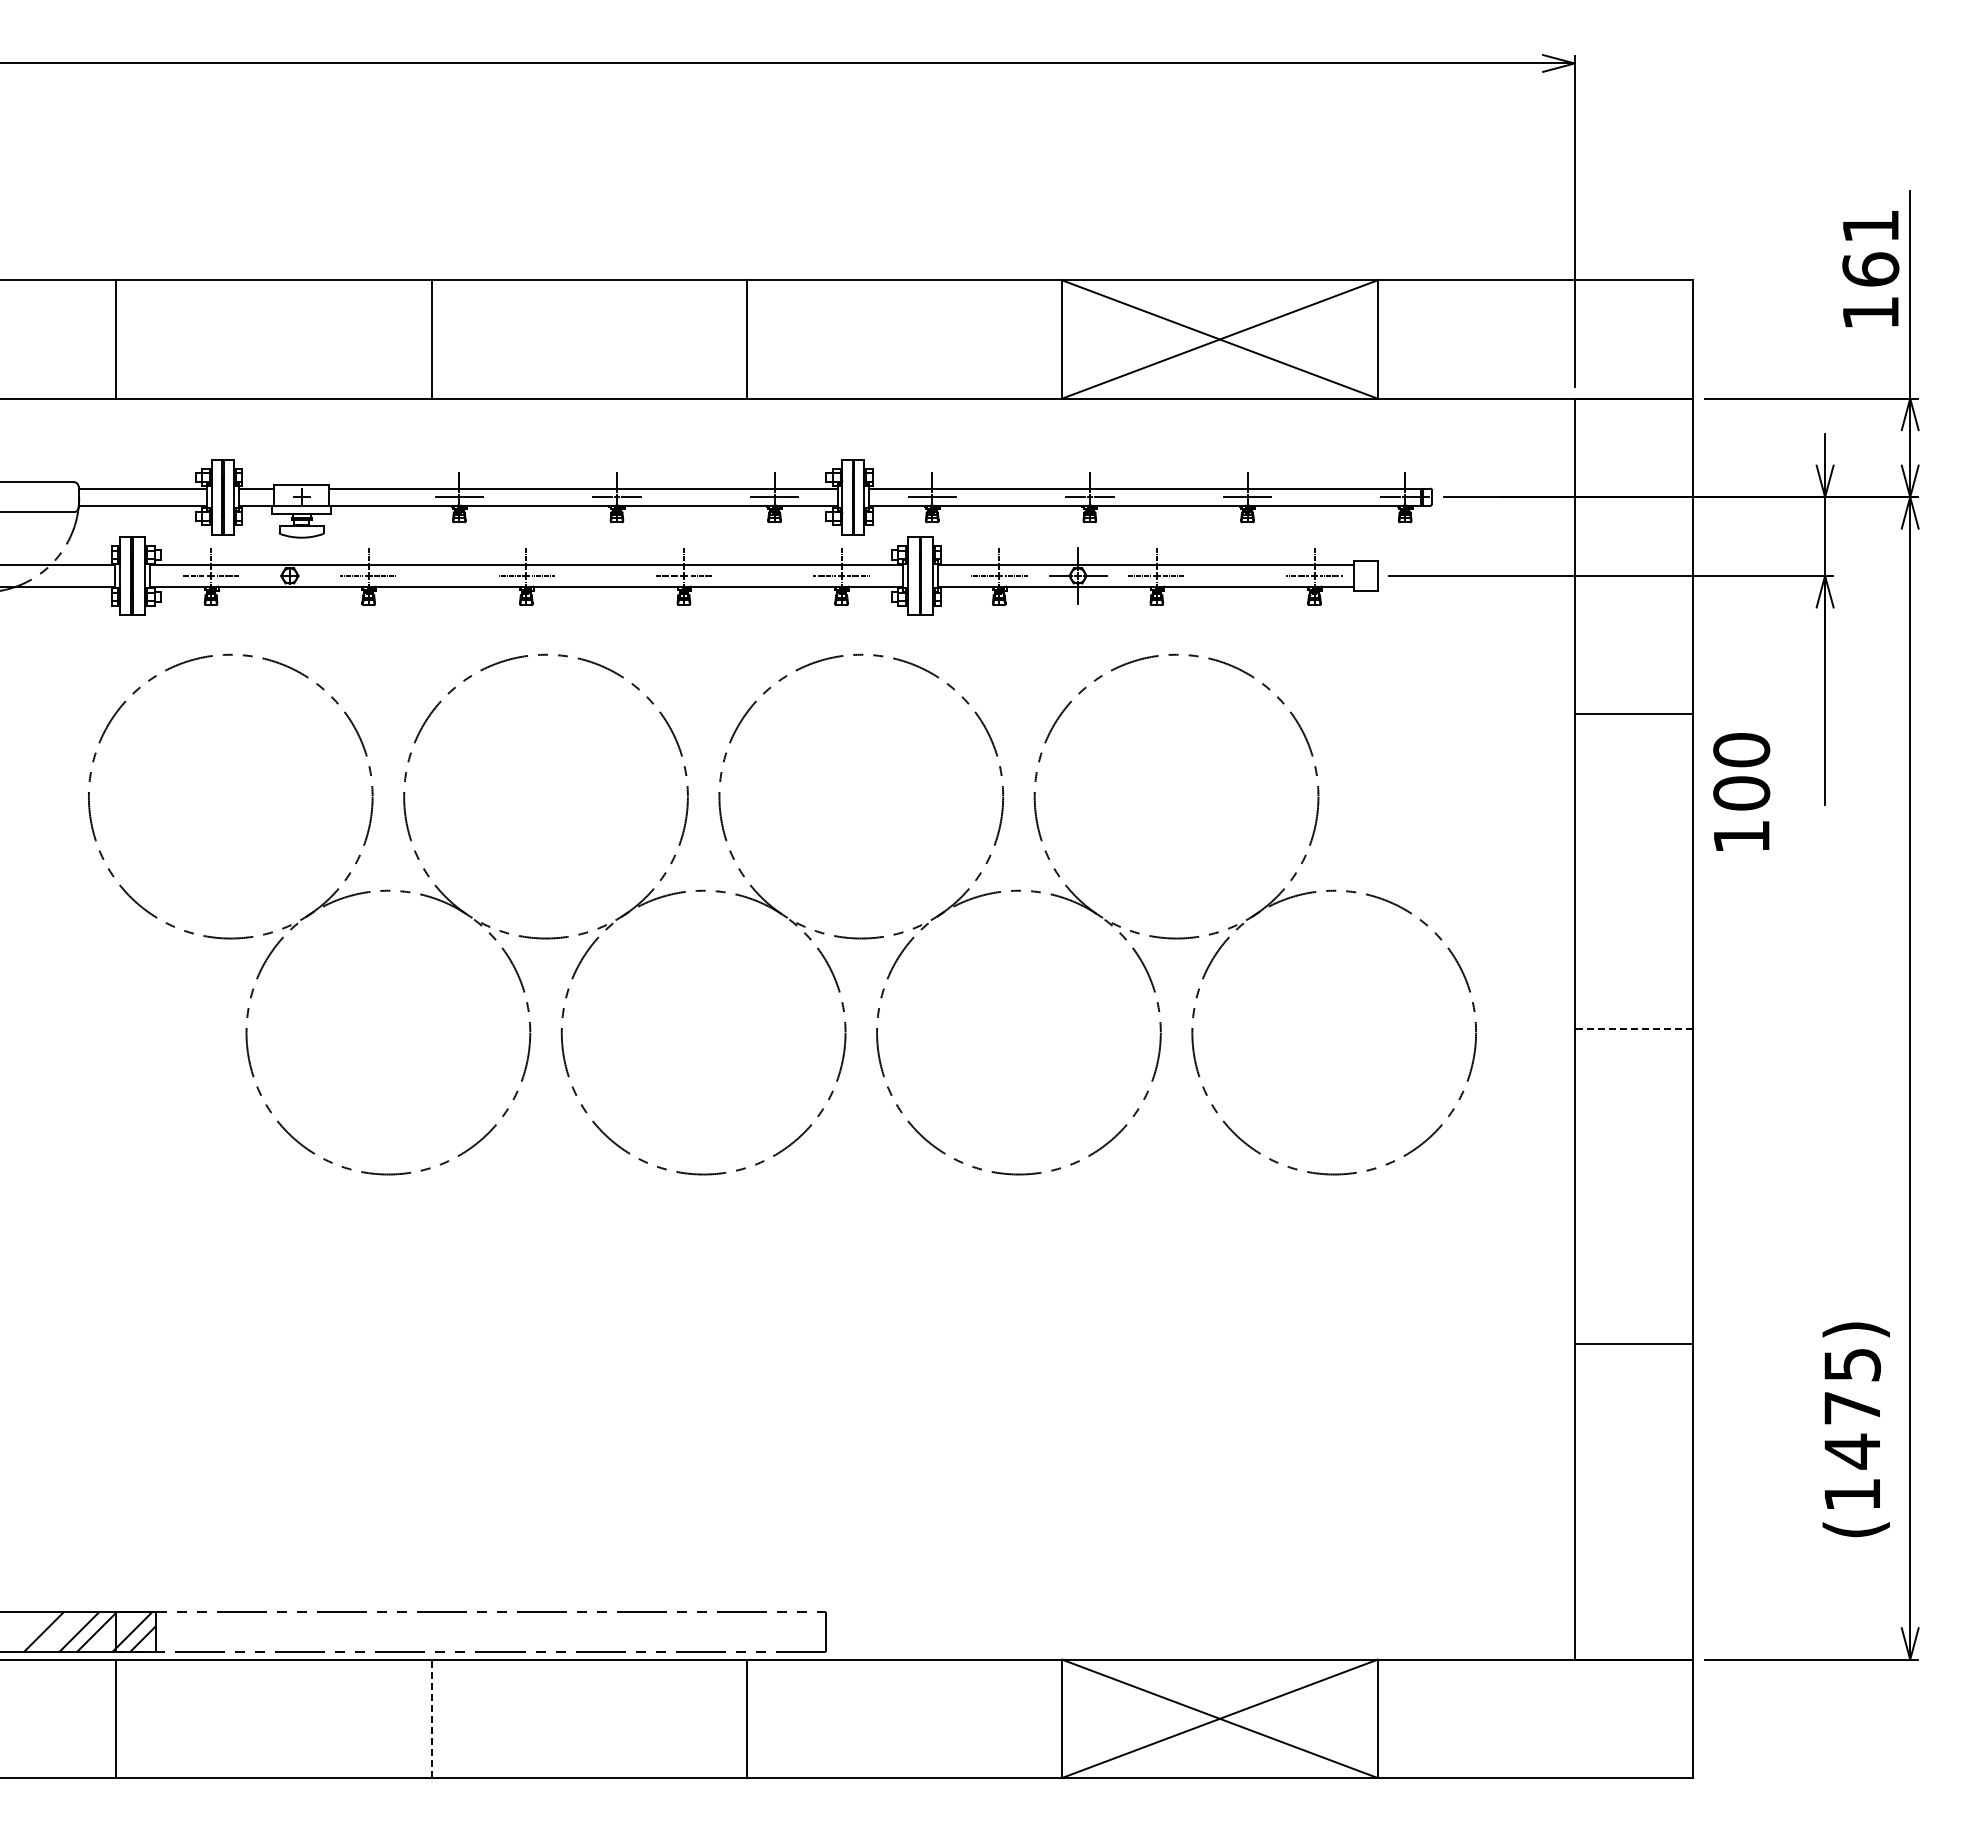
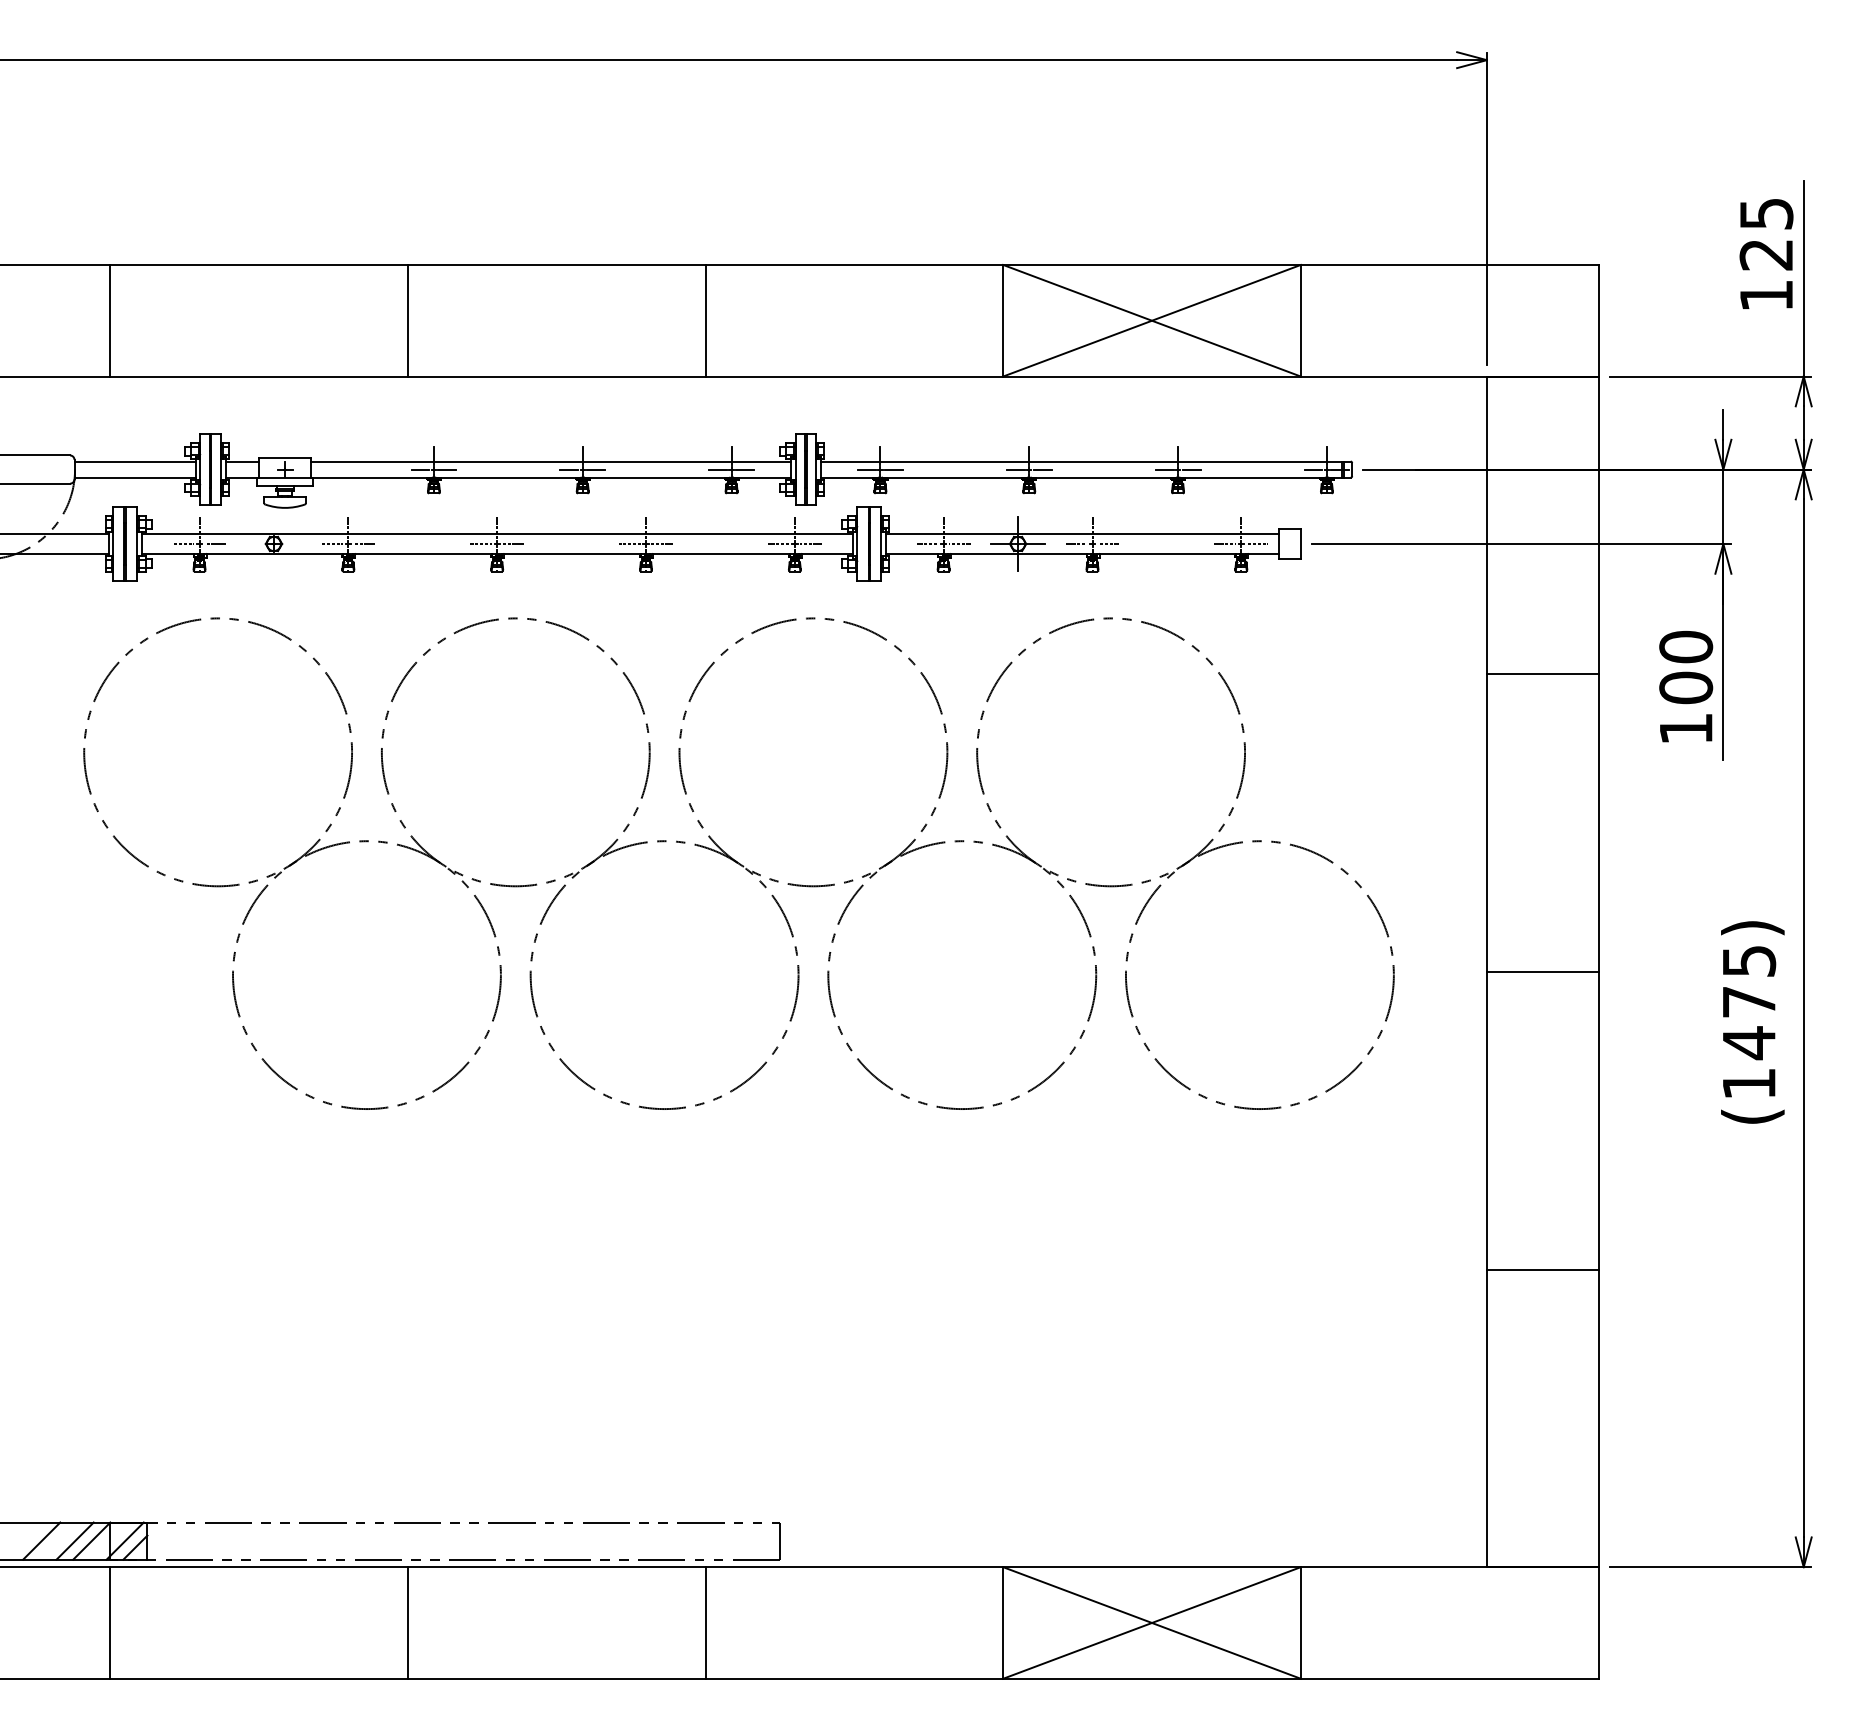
text: (1870, 248) -> (1766, 234), 161 -> 125
text: (1741, 791) -> (1685, 686), moved
line: (1633, 1029) -> (1542, 972), dashed -> solid
text: (1855, 1429) -> (1752, 1022), moved
line: (431, 1718) -> (407, 1622), dashed -> solid

